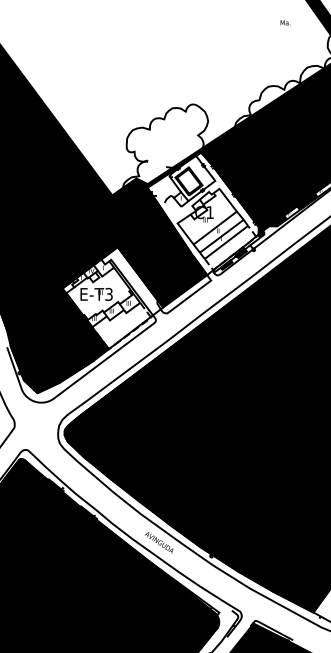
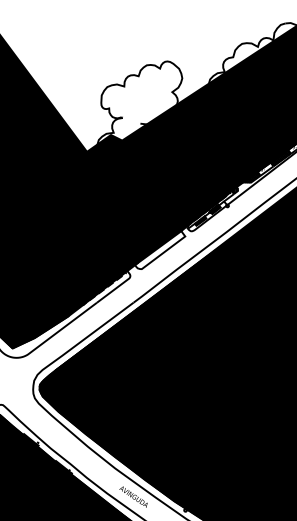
fill: (203, 213) -> (177, 169), added
fill: (112, 298) -> (87, 254), added

